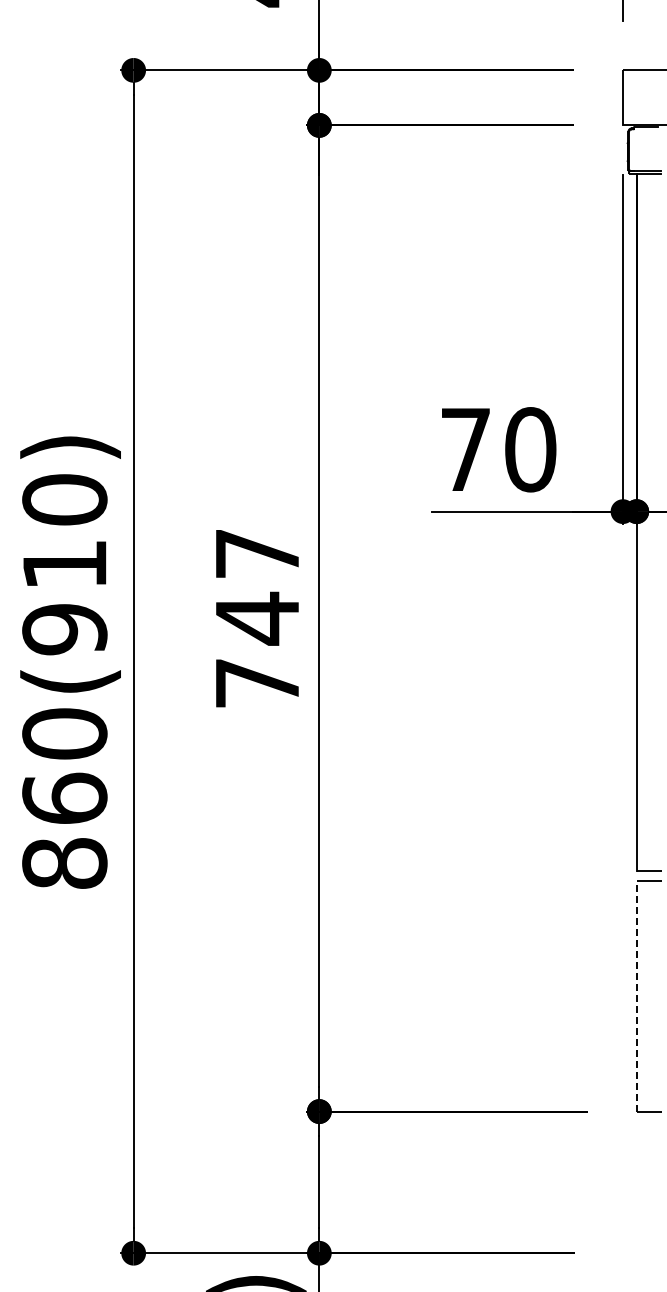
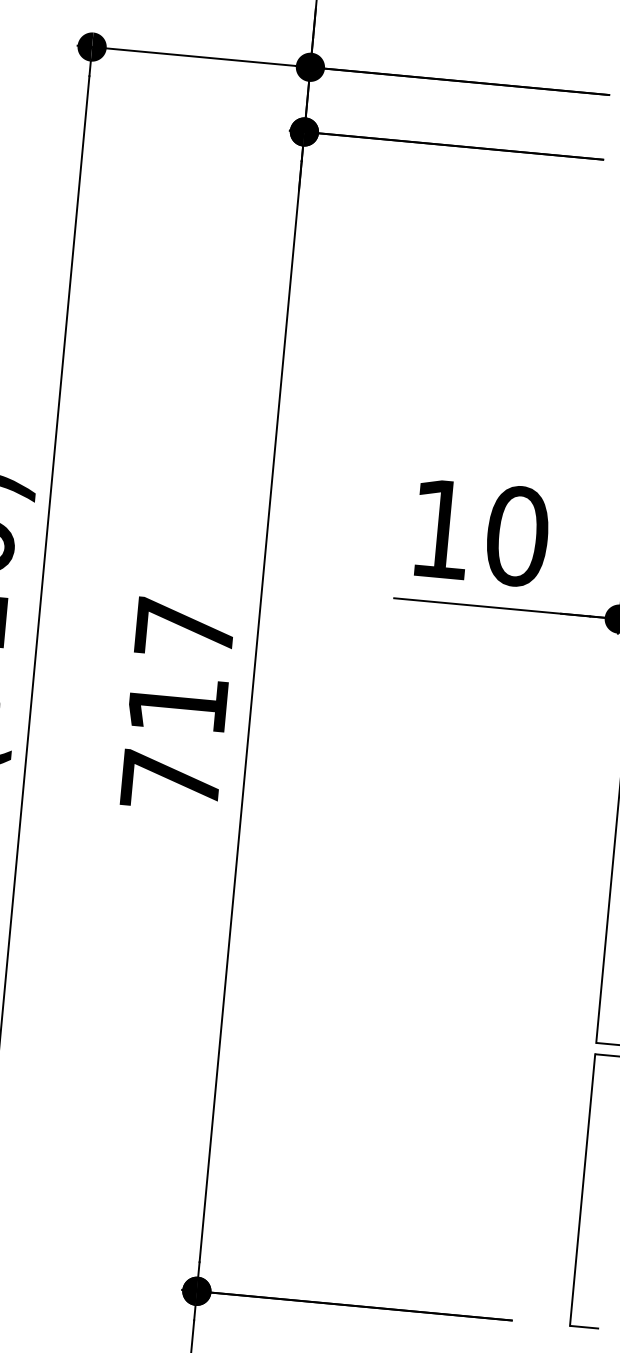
text: (465, 449) -> (440, 528), 70 -> 10
text: (257, 618) -> (177, 704), 747 -> 717
line: (636, 996) -> (582, 1190), dashed -> solid

